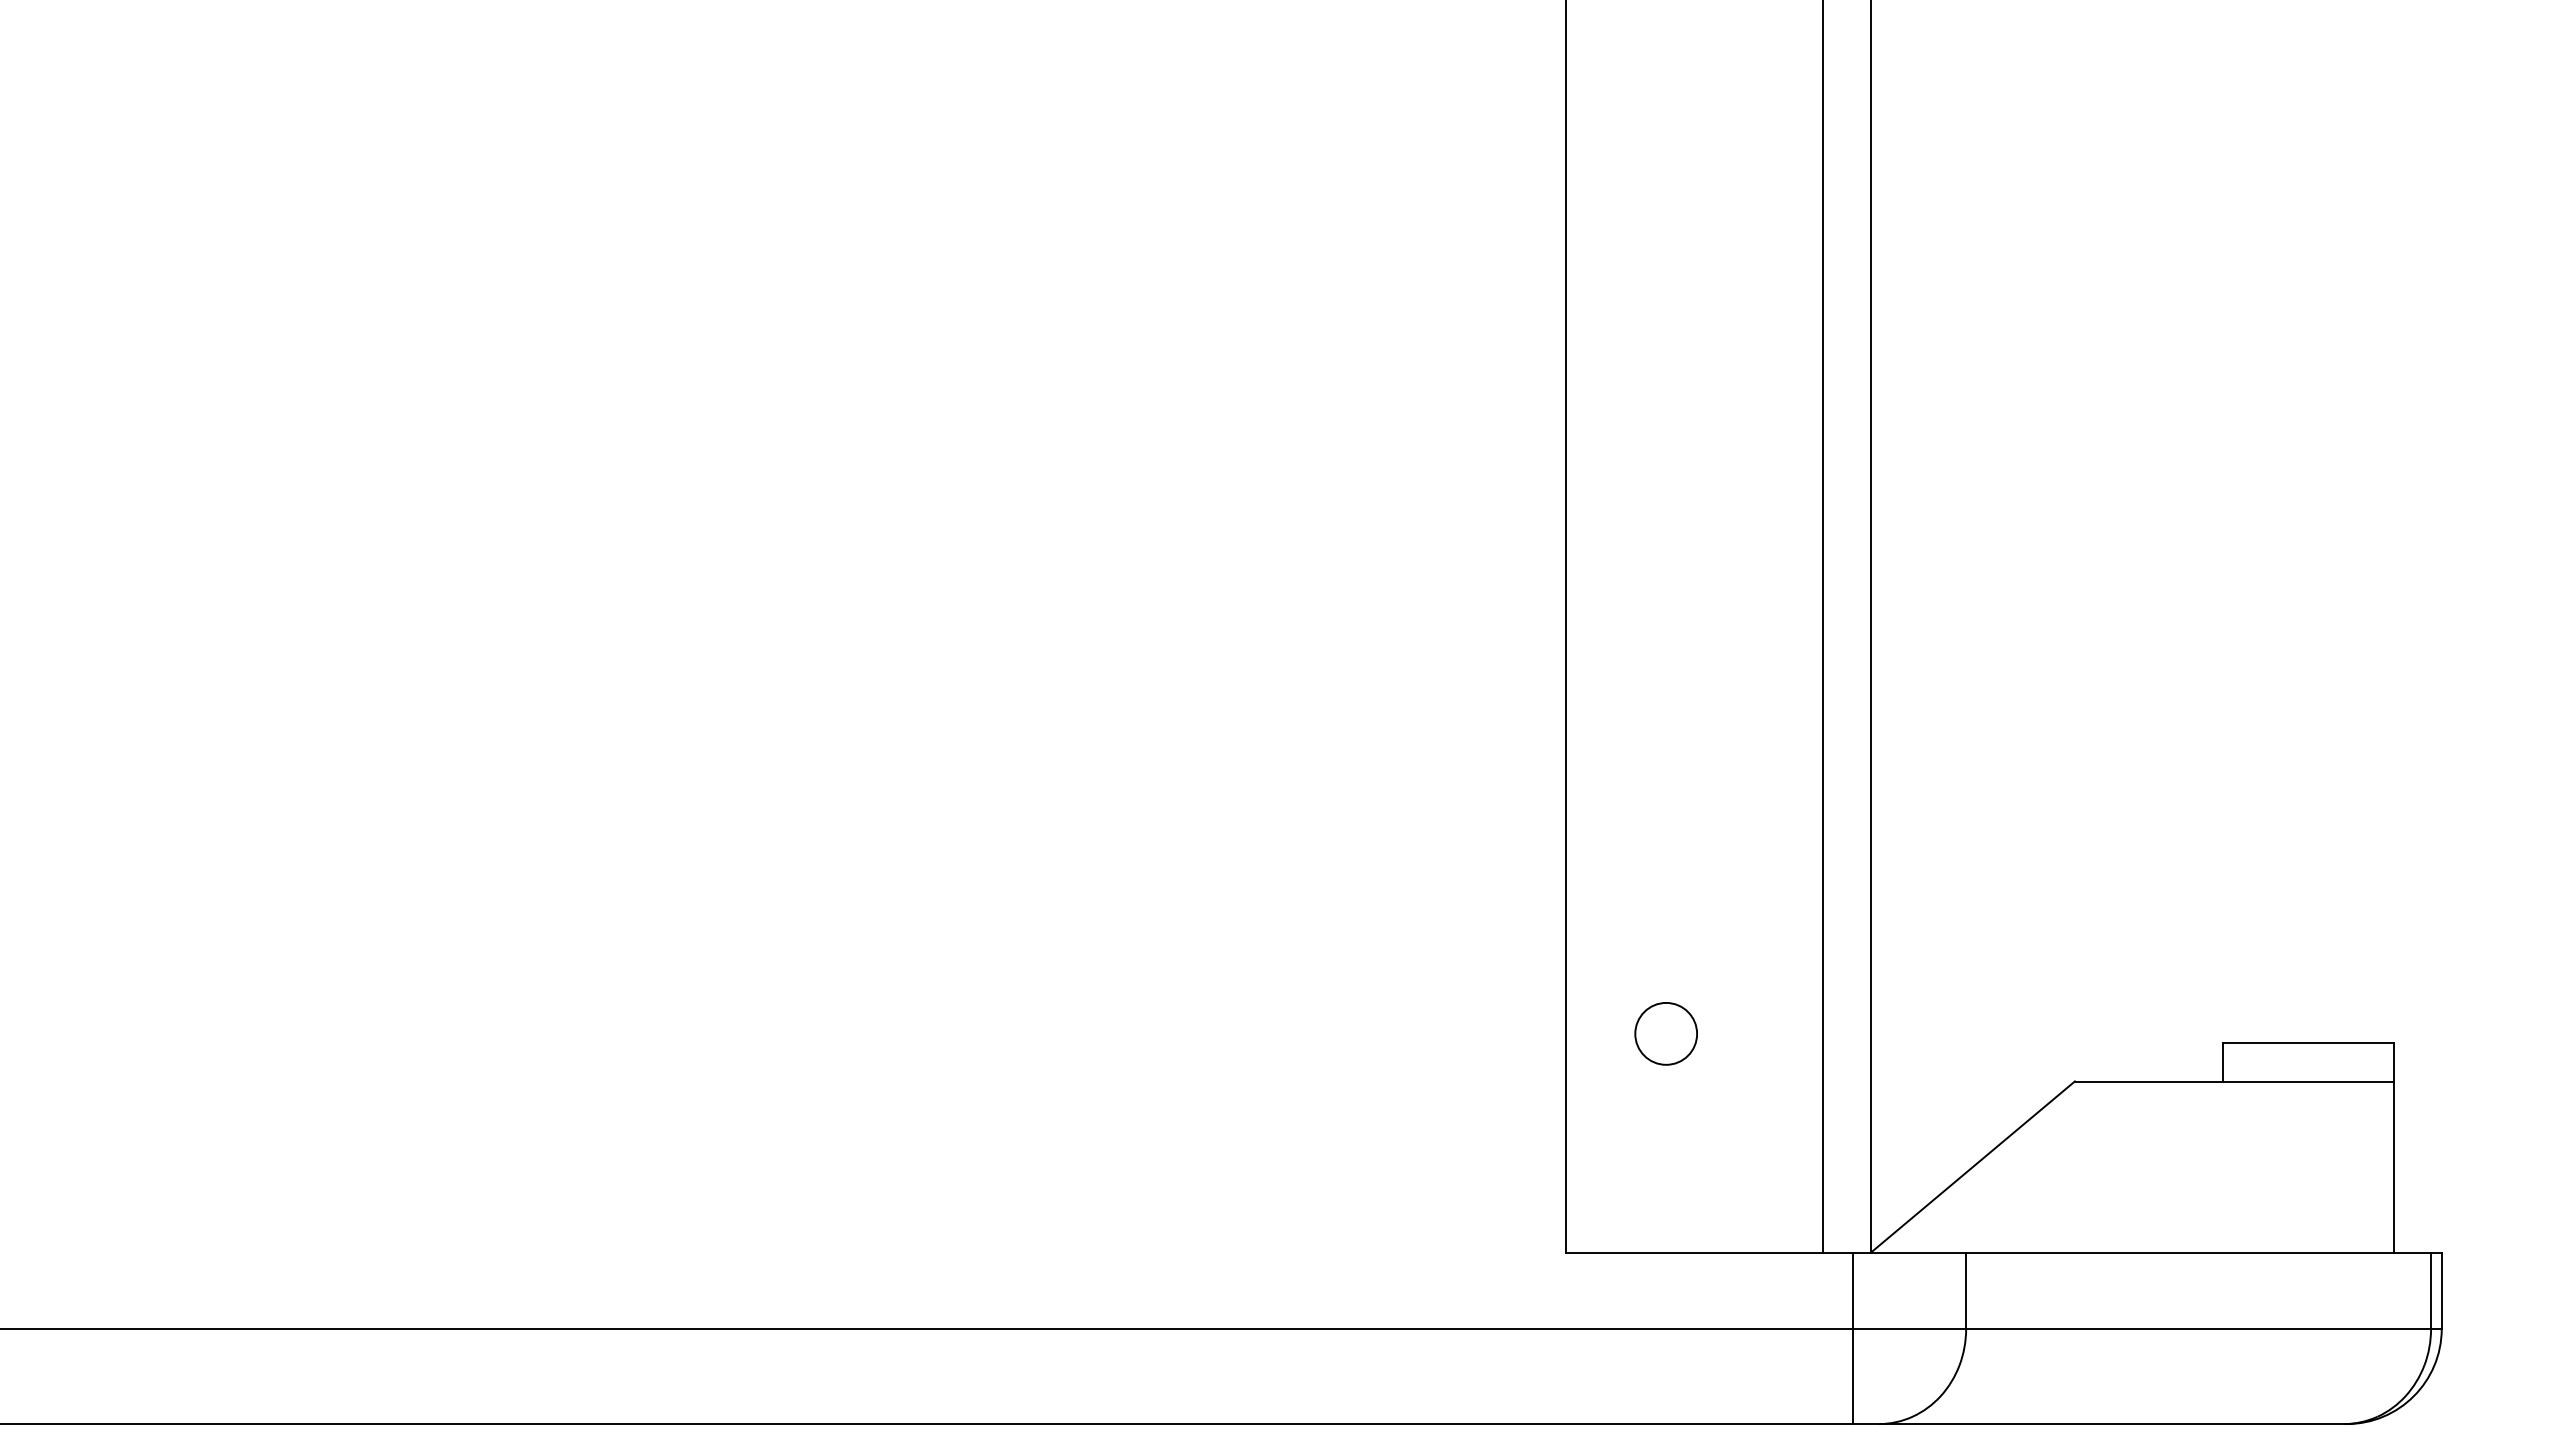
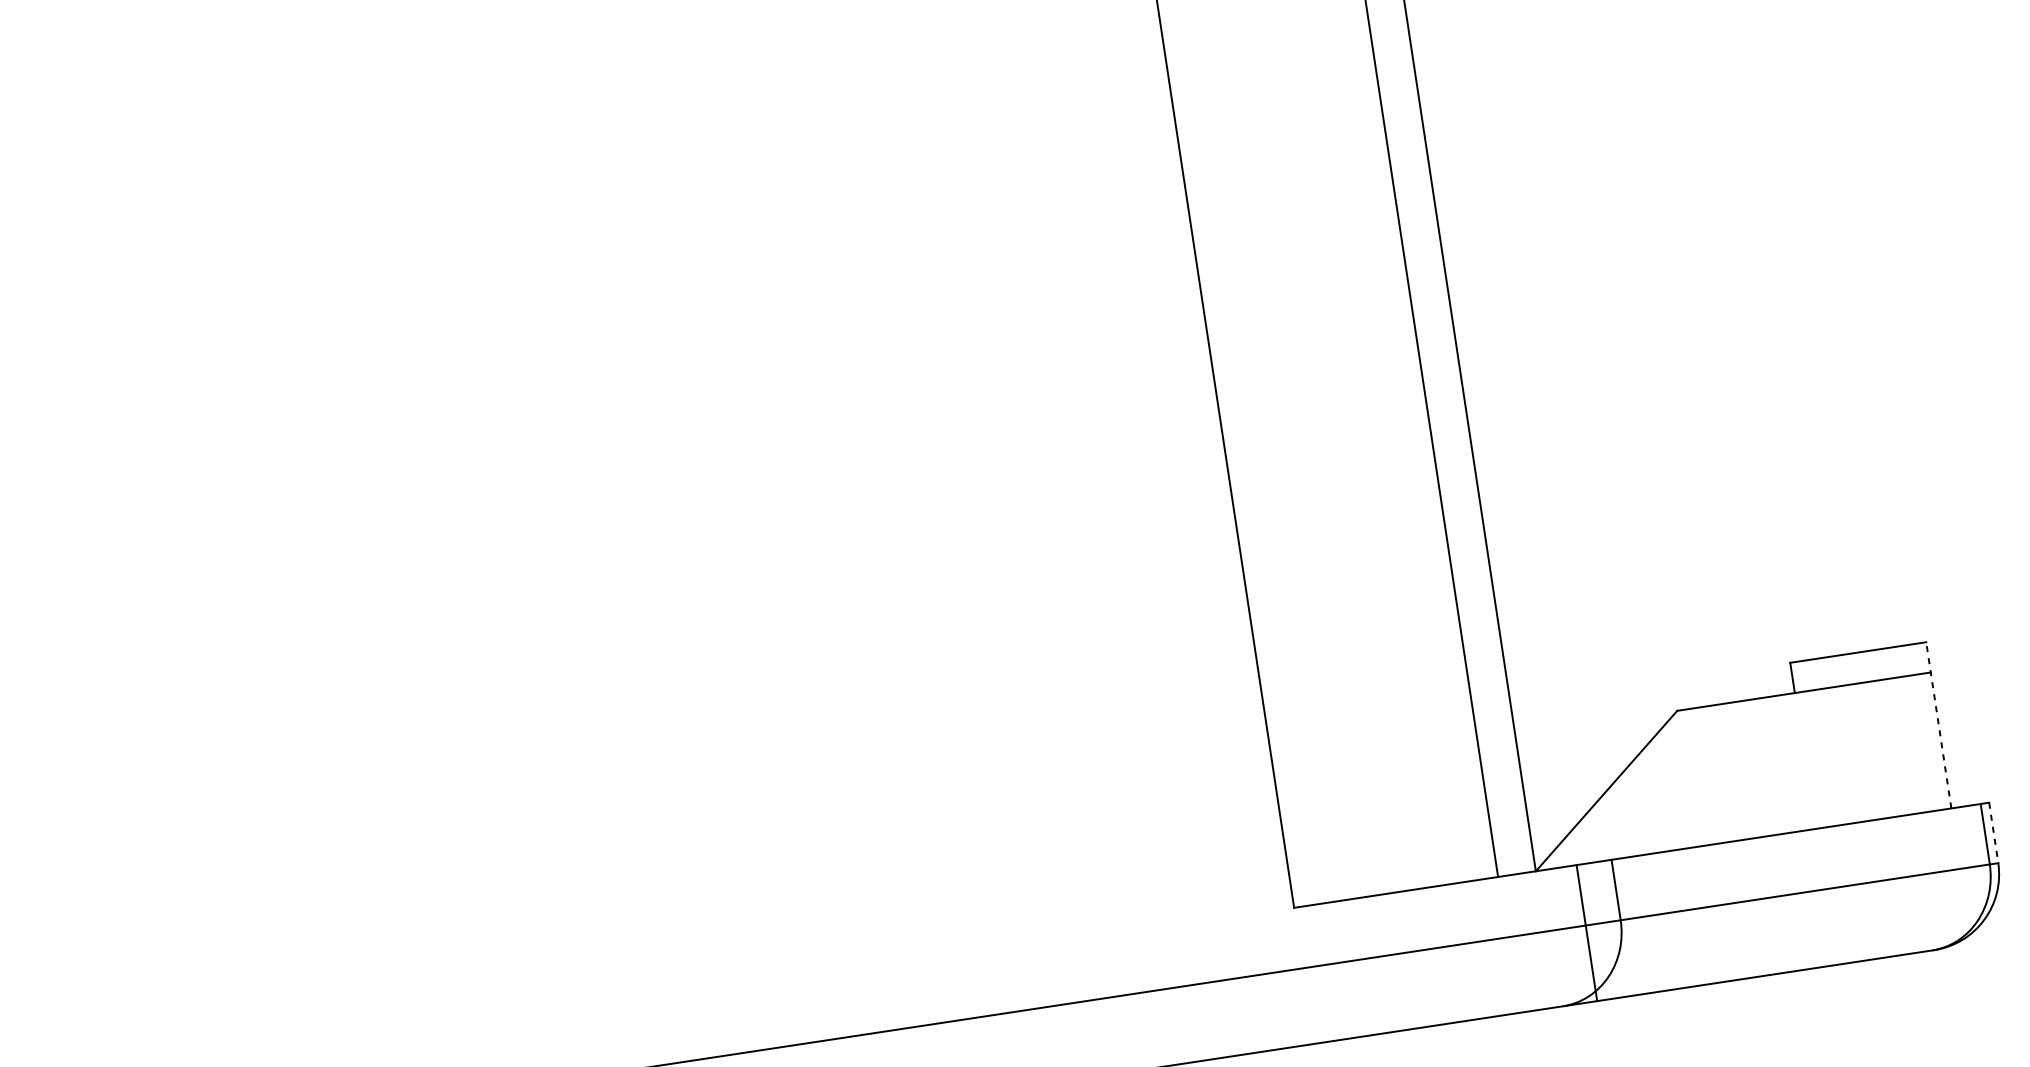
part: (1665, 1033) -> (1346, 721), removed
line: (2394, 1148) -> (1939, 725), solid -> dashed
line: (2441, 1291) -> (1993, 833), solid -> dashed
line: (1853, 1338) -> (1587, 933), moved

